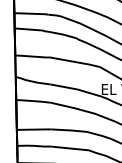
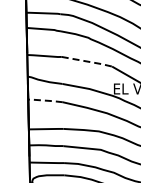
line: (76, 61) -> (88, 61), solid -> dashed
line: (33, 100) -> (45, 100), solid -> dashed

